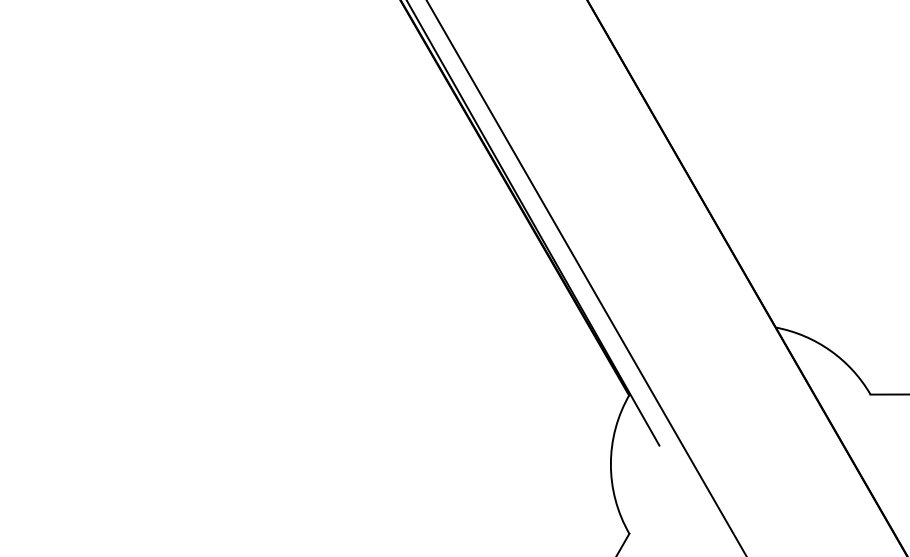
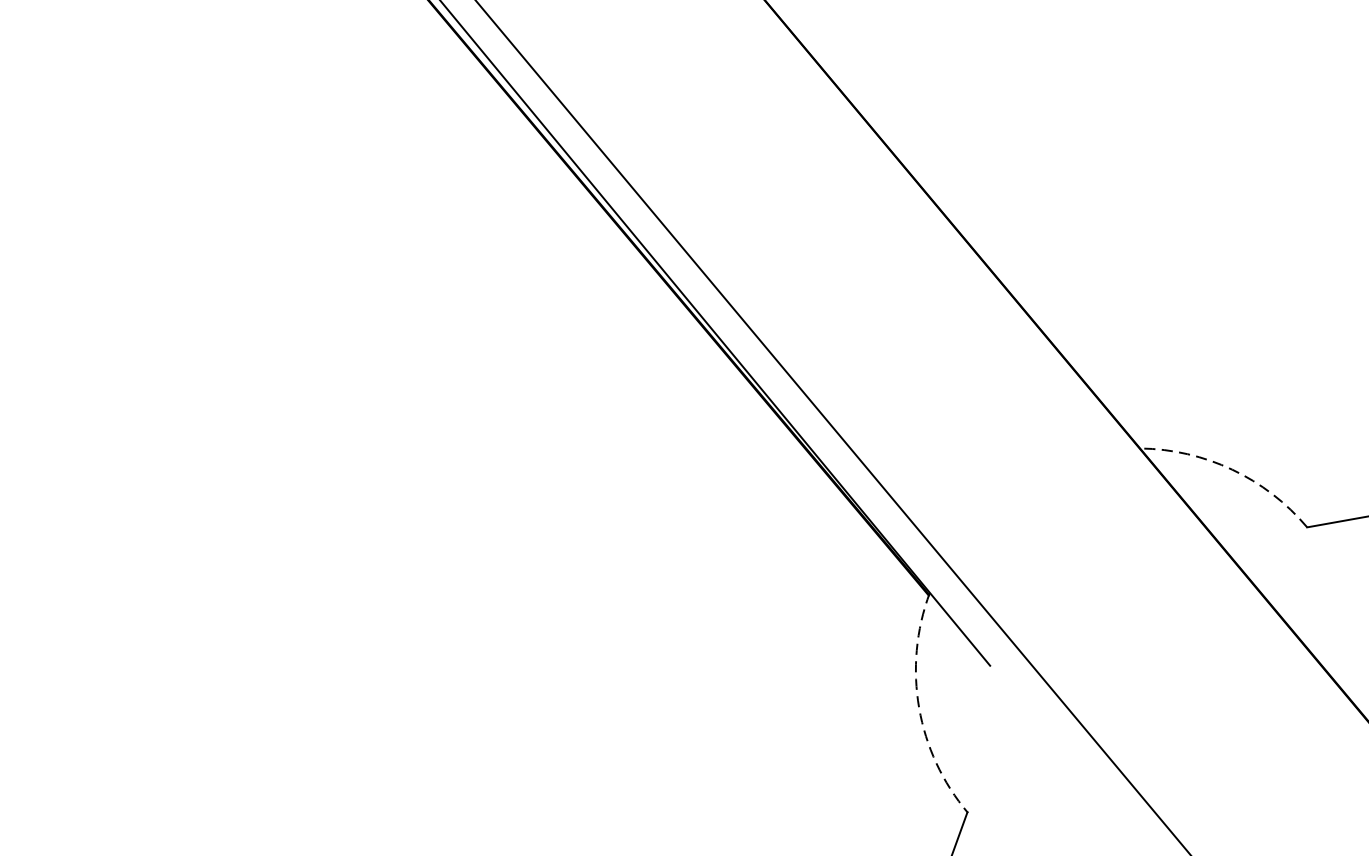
arc: (830, 350) -> (1232, 469), solid -> dashed
arc: (610, 464) -> (918, 708), solid -> dashed

